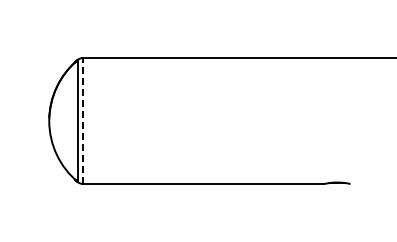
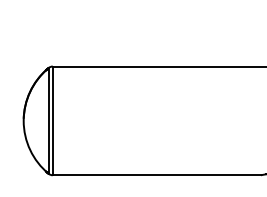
line: (82, 120) -> (52, 120), dashed -> solid

